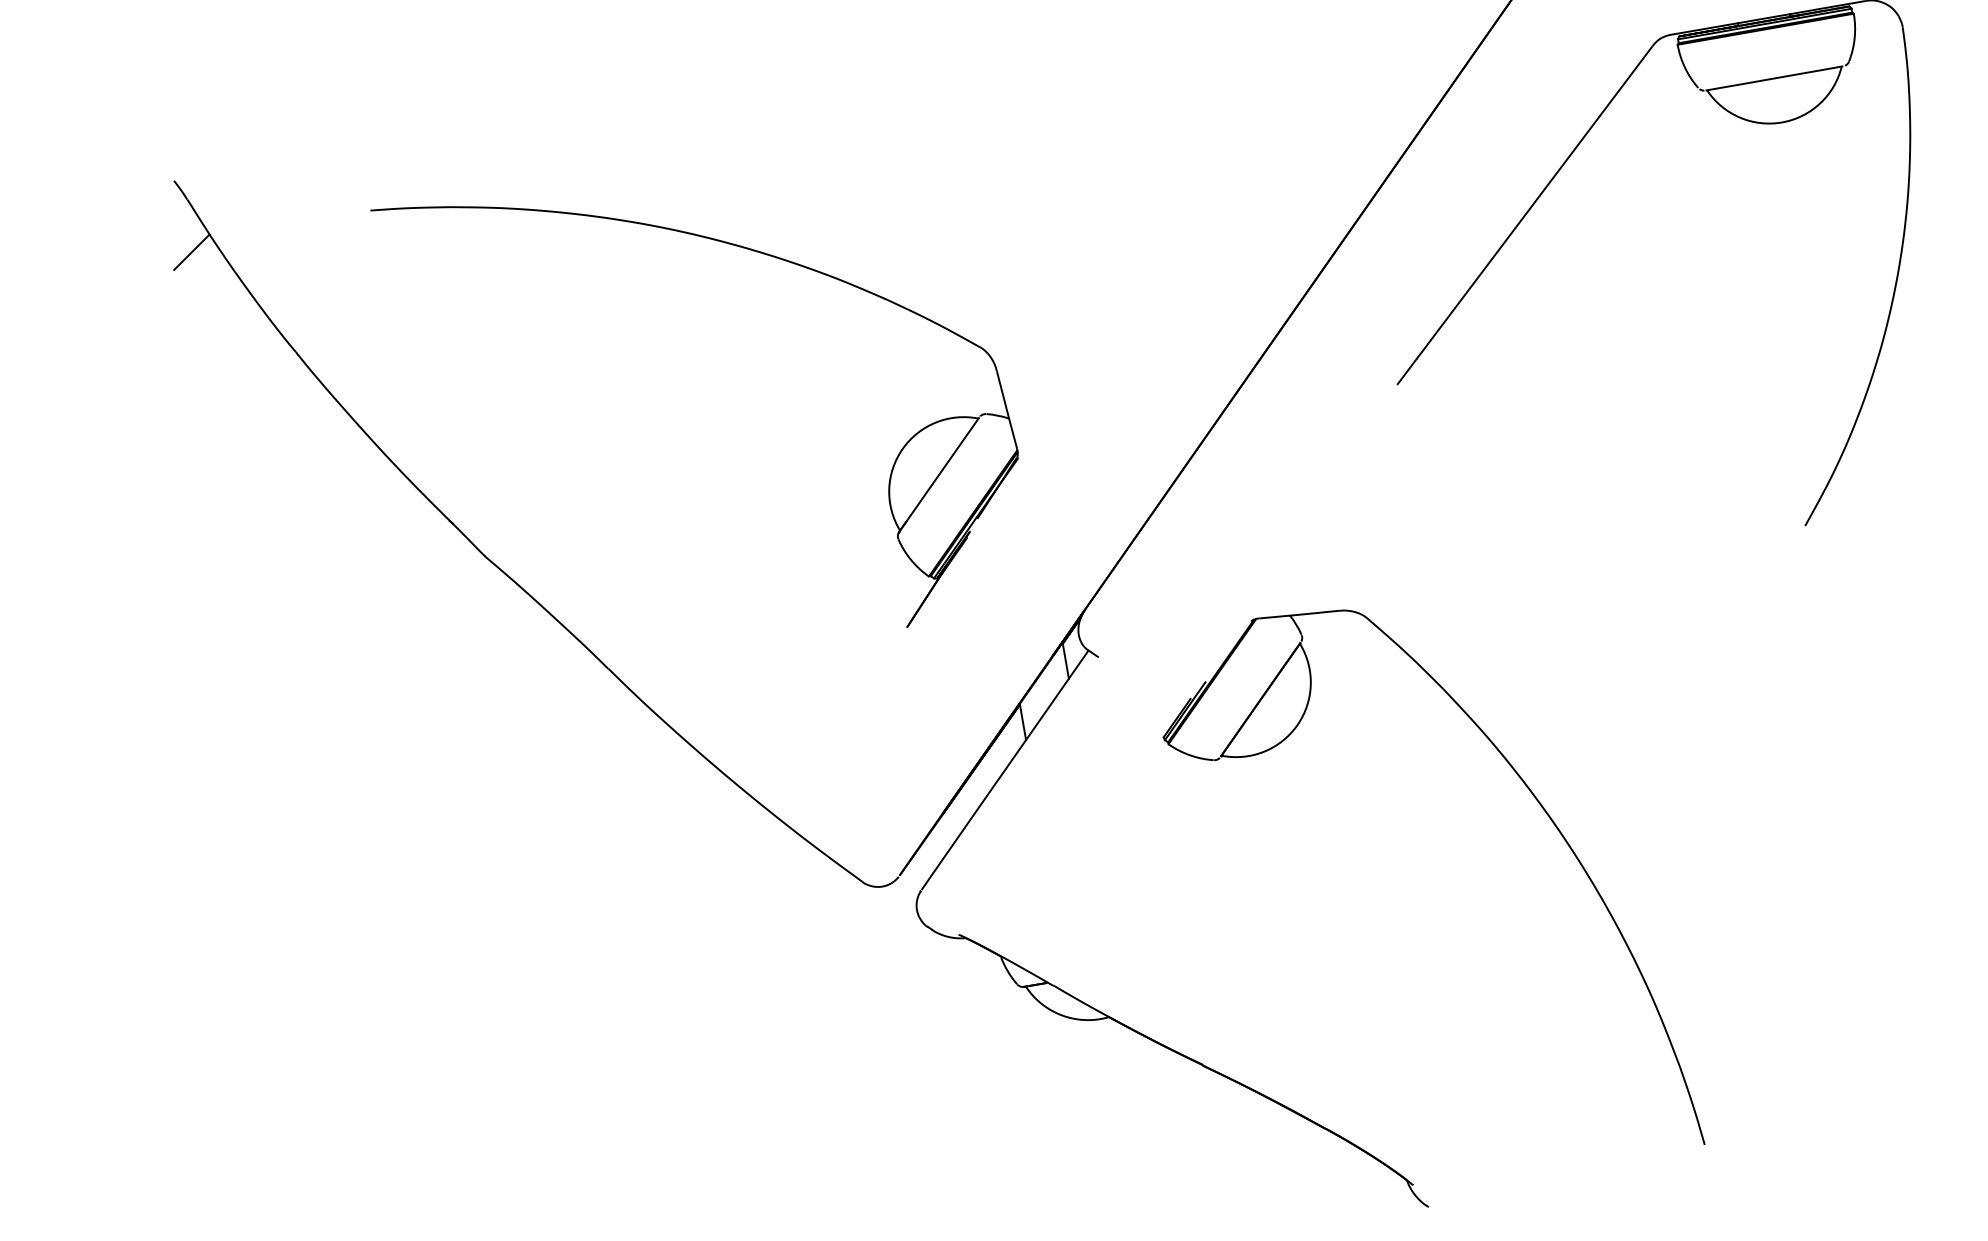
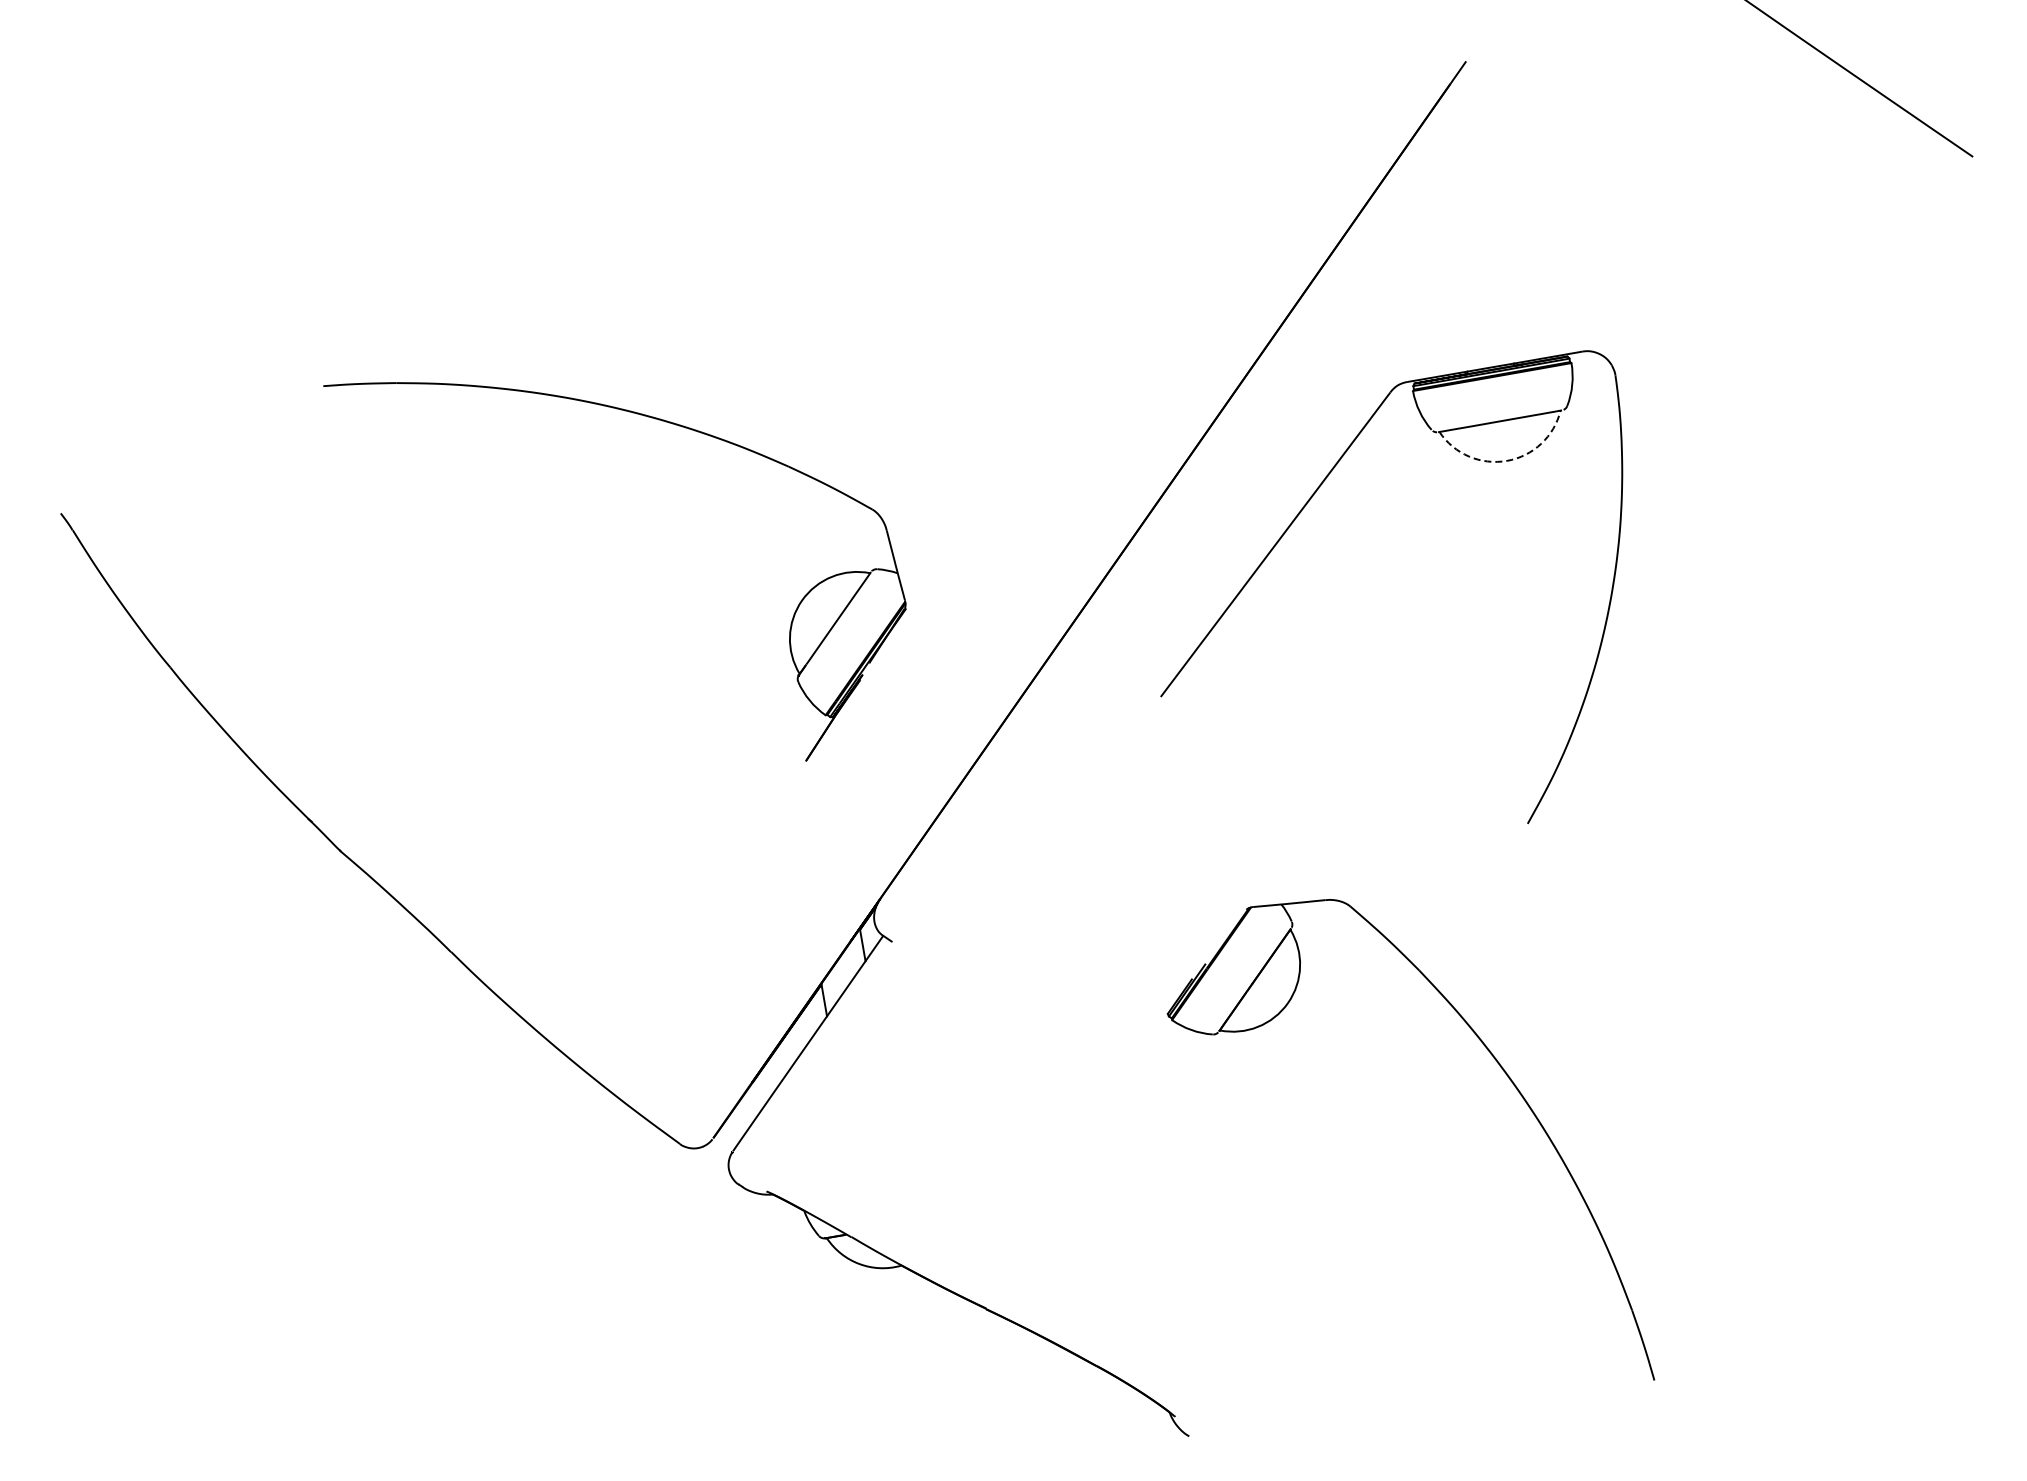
arc: (1782, 122) -> (1507, 460), solid -> dashed
part: (743, 248) -> (658, 420), moved
line: (191, 252) -> (76, 577), removed
part: (1535, 800) -> (1502, 1070), moved

